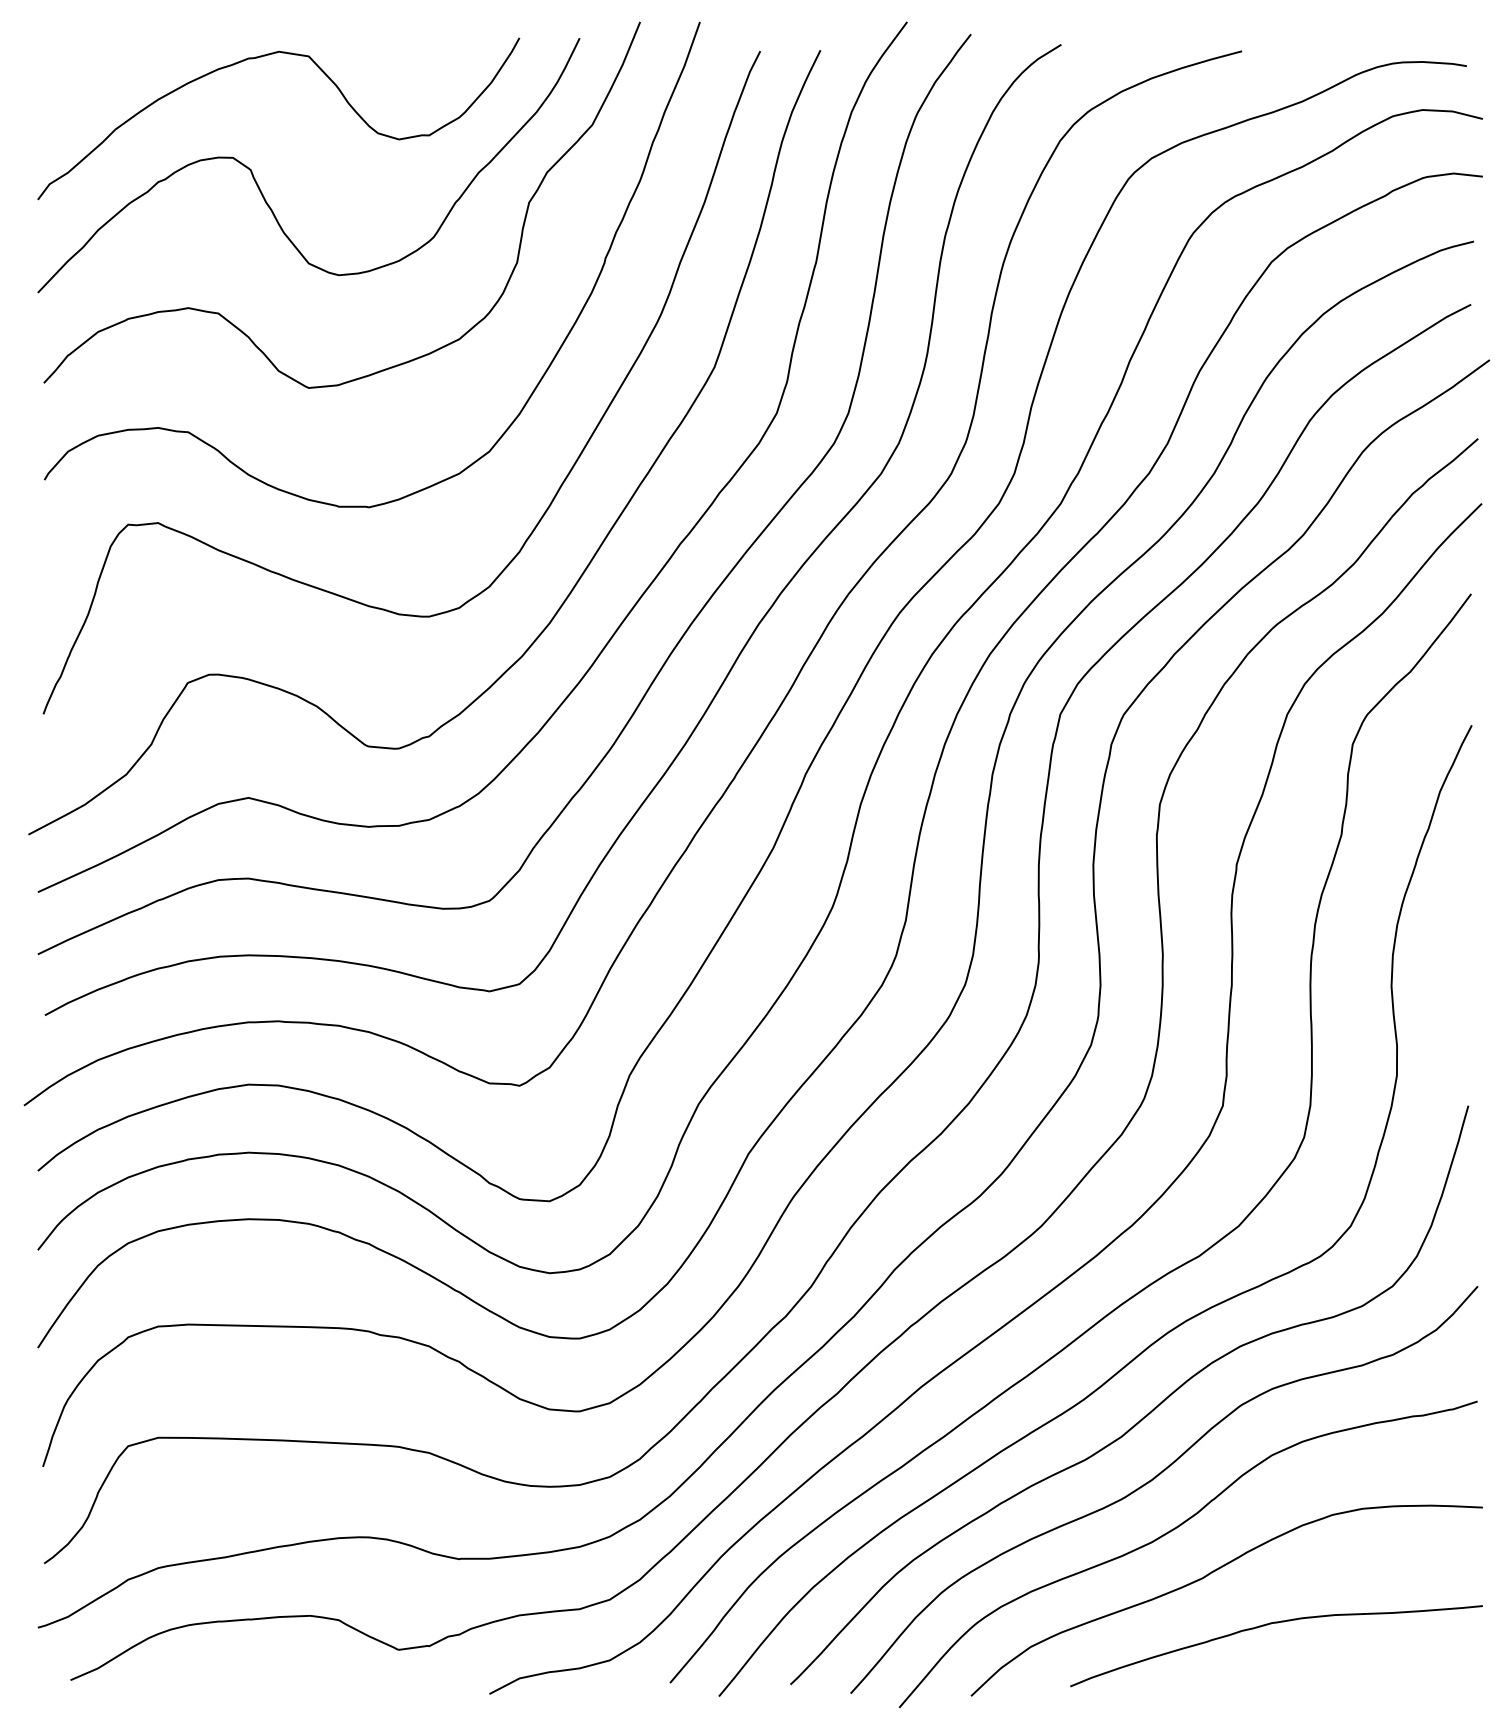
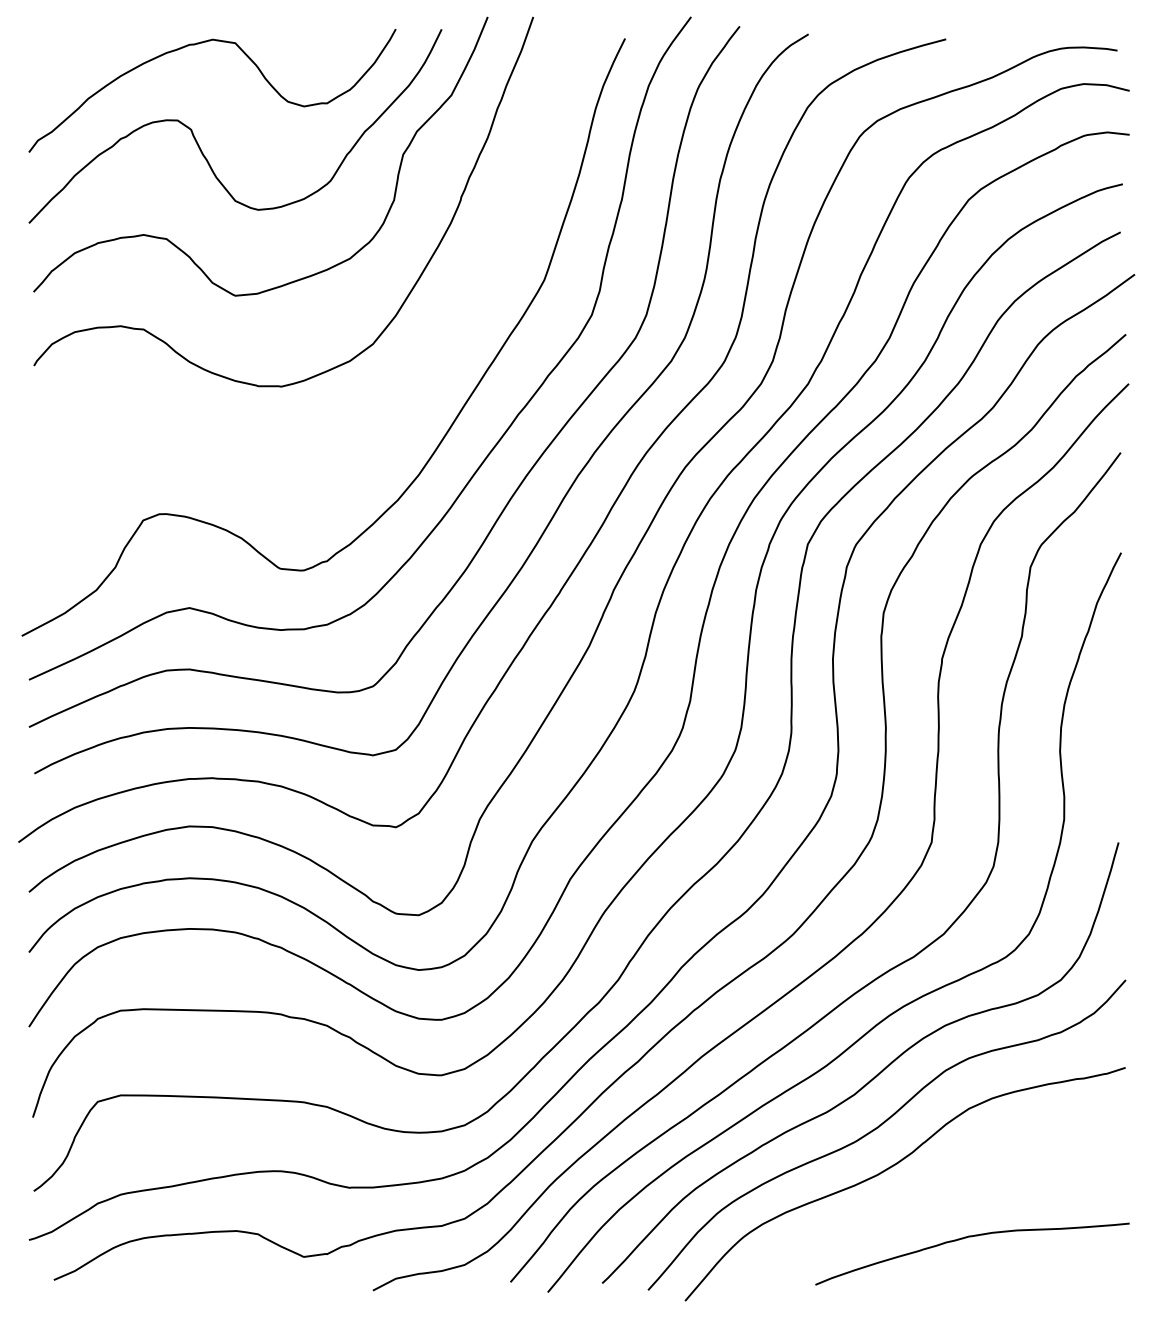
curve: (562, 481) -> (428, 367), removed
curve: (1212, 1573) -> (923, 1198), removed

